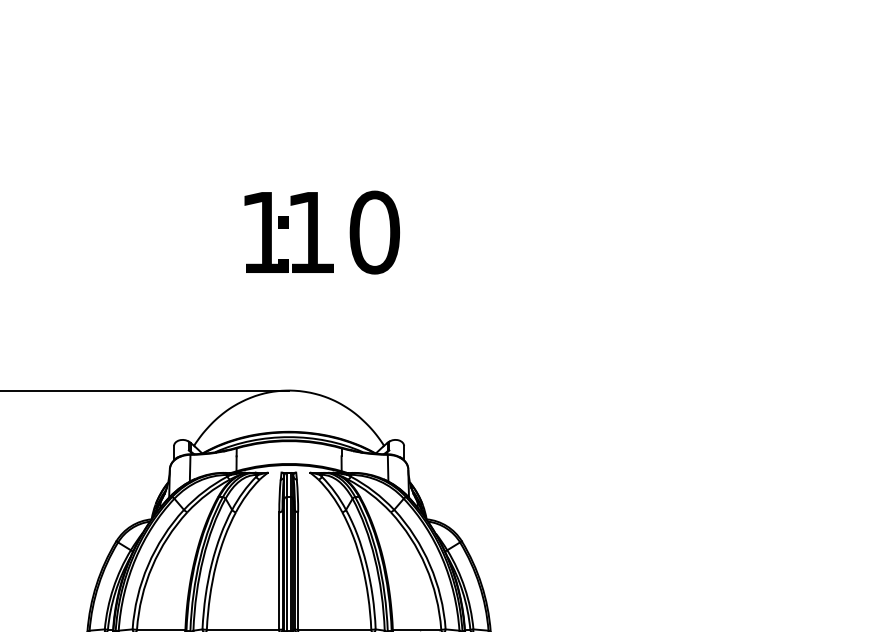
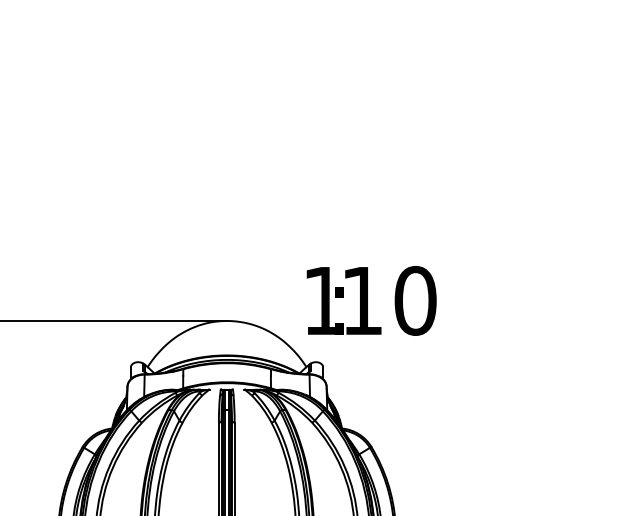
text: (321, 232) -> (371, 300), moved

